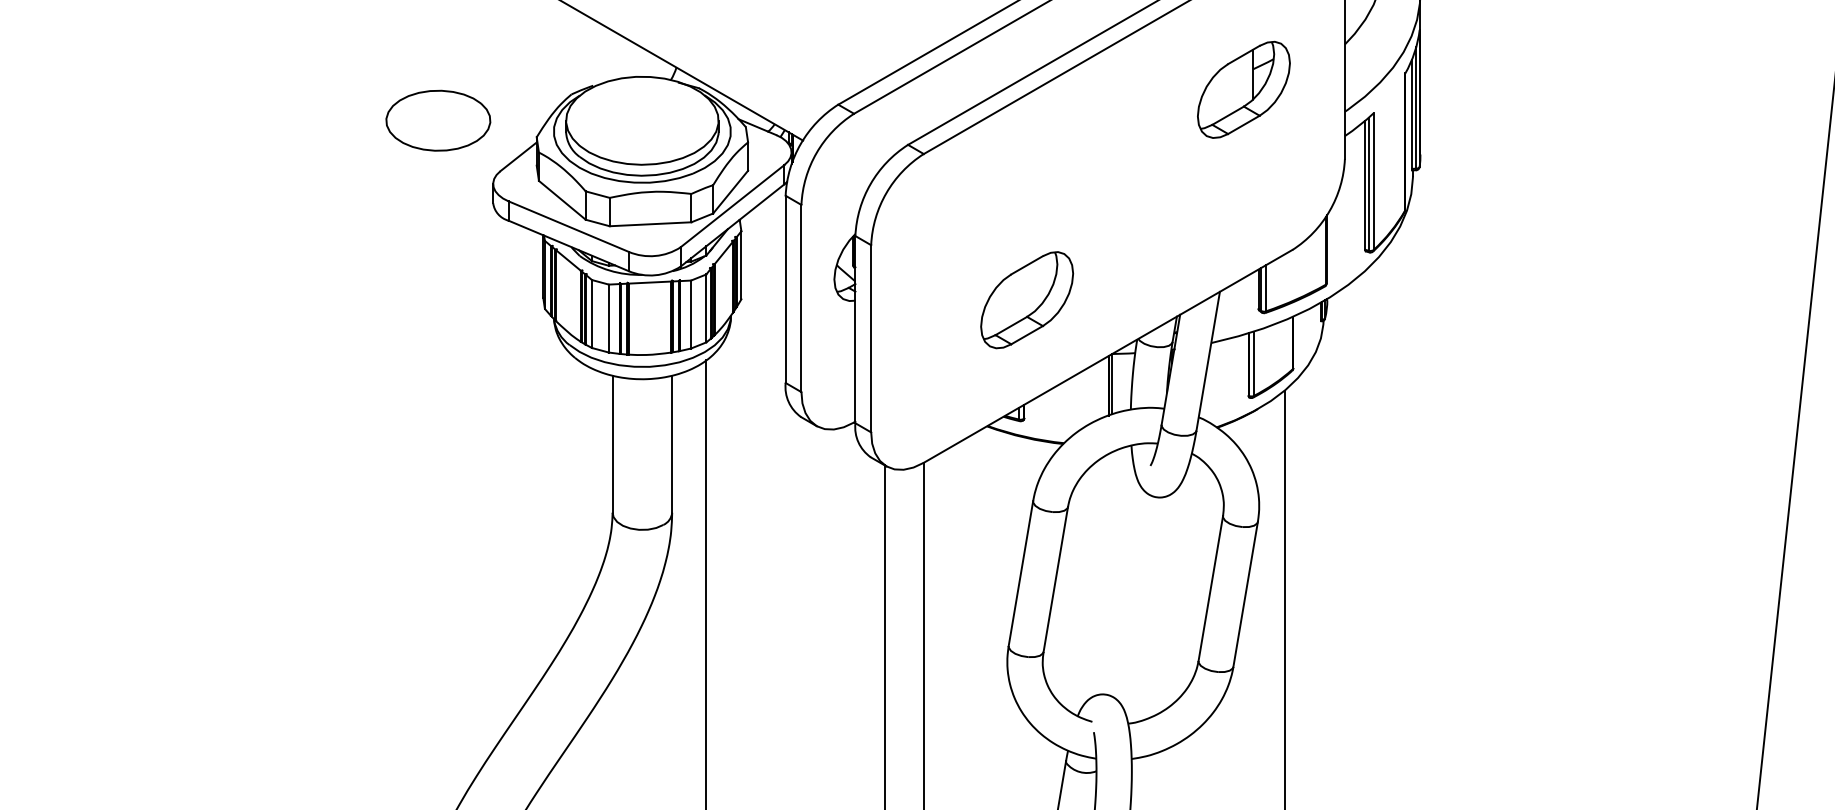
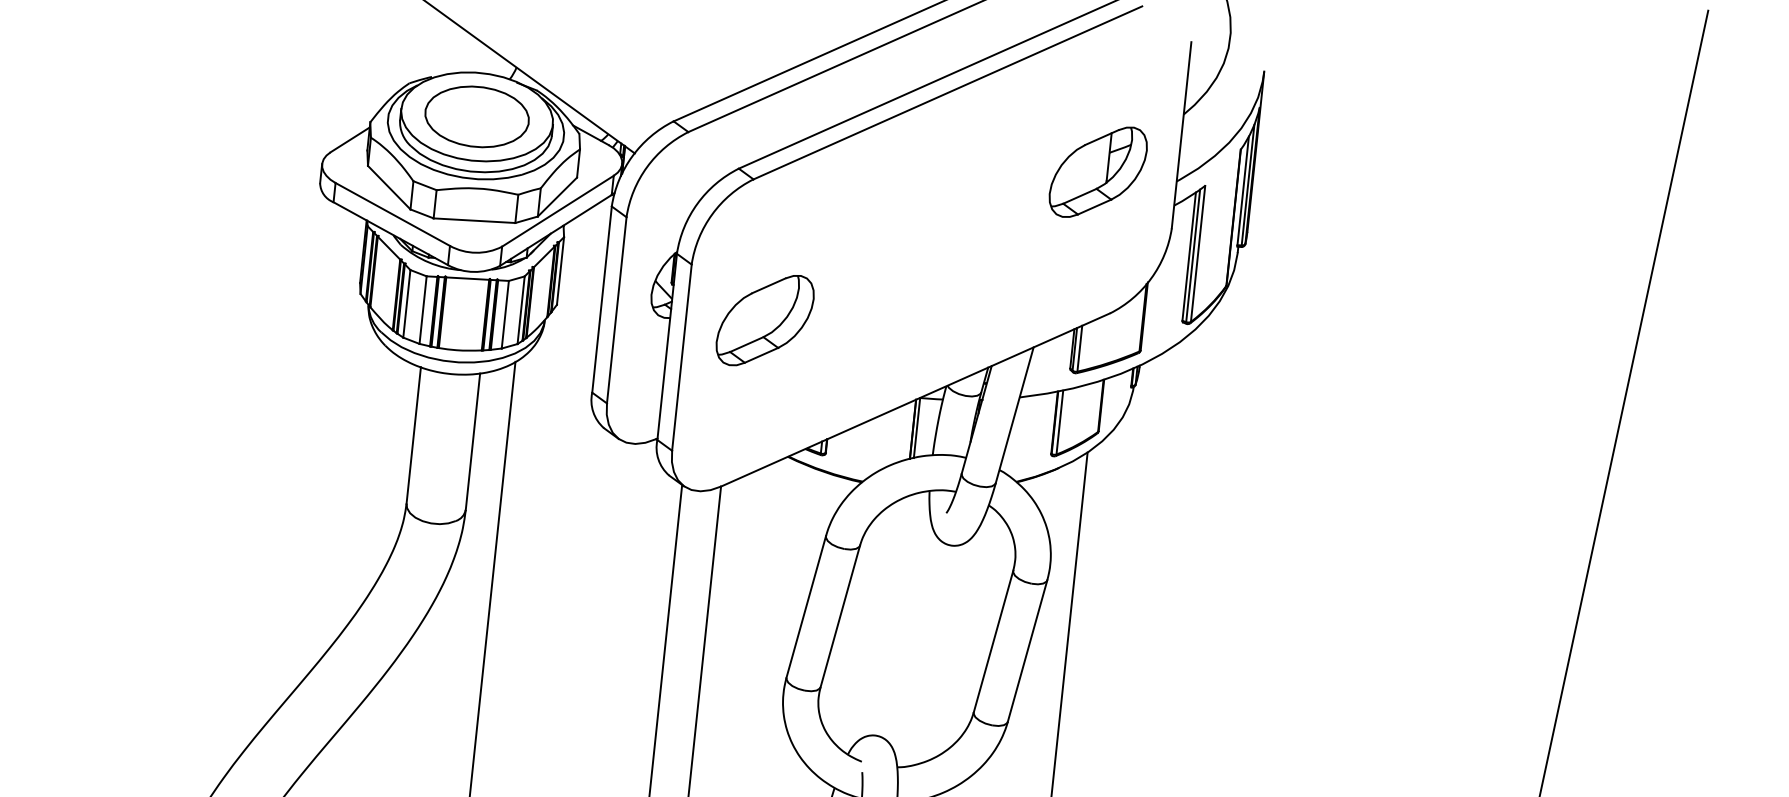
part: (1243, 89) -> (1097, 171), moved
part: (438, 120) -> (477, 116), moved
part: (1027, 300) -> (765, 320), moved

